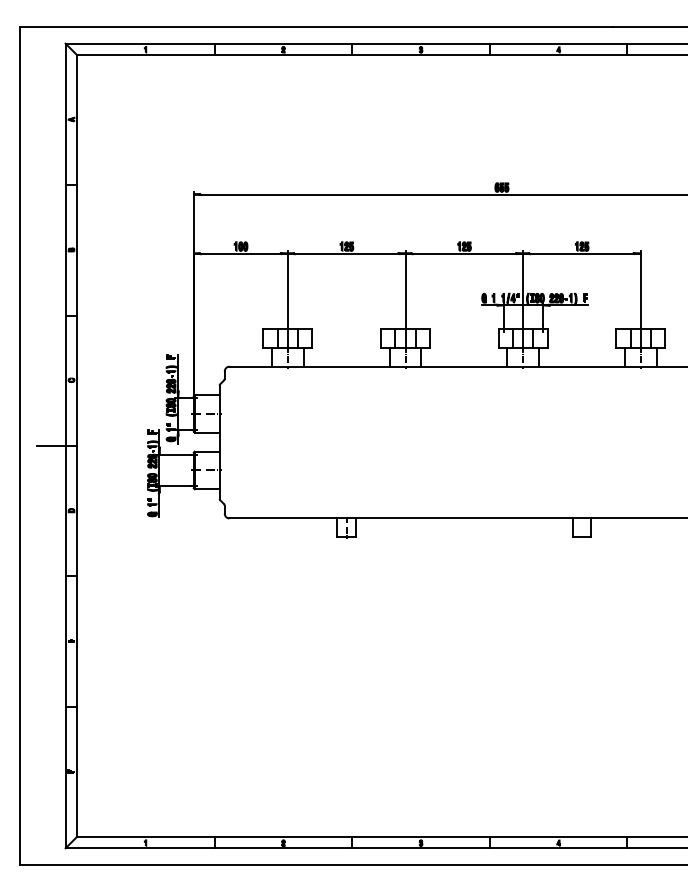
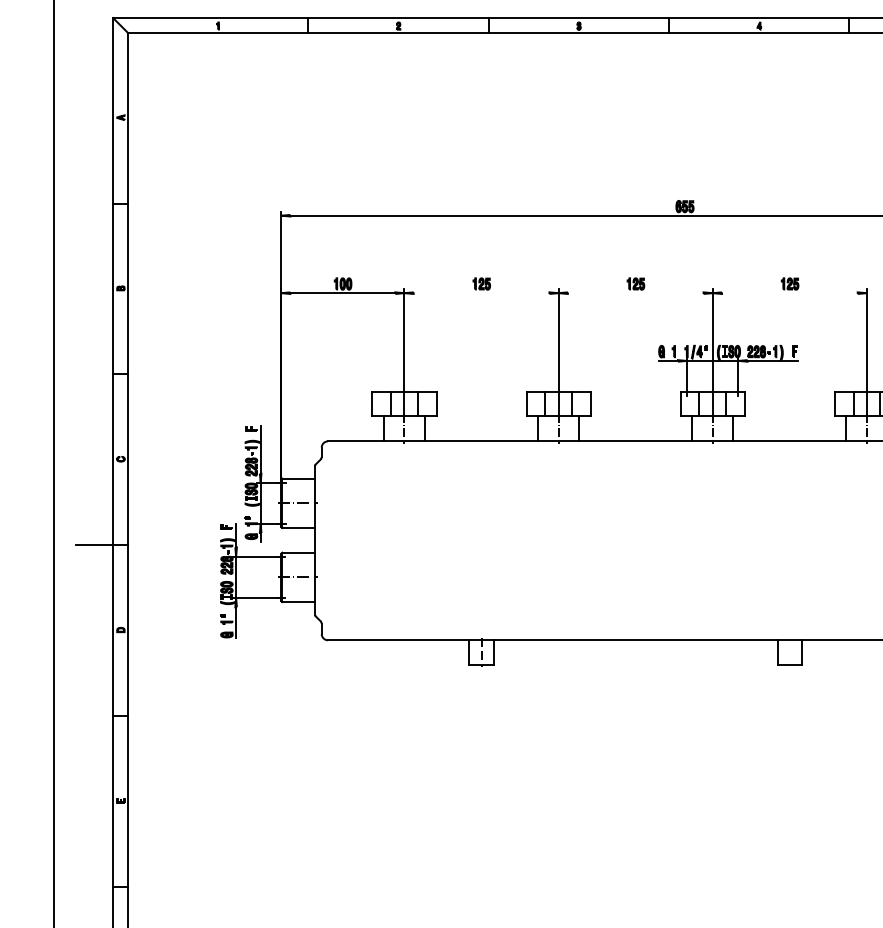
line: (346, 253) -> (481, 293), removed
line: (464, 253) -> (635, 293), removed
line: (581, 253) -> (789, 293), removed

